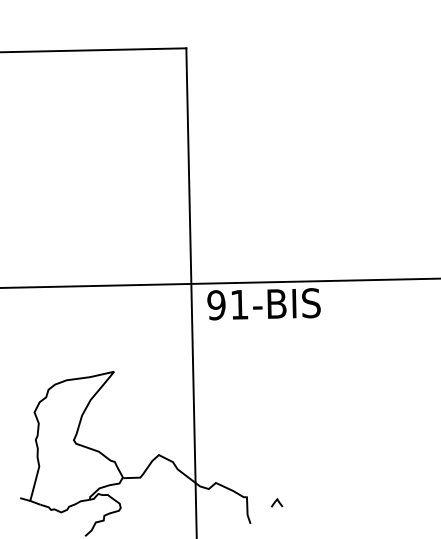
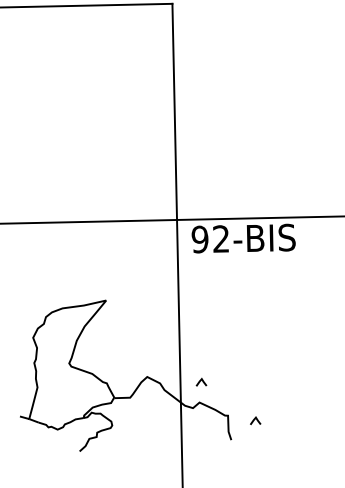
text: (239, 304) -> (221, 238), 91-BIS -> 92-BIS
line: (217, 459) -> (201, 381), added

